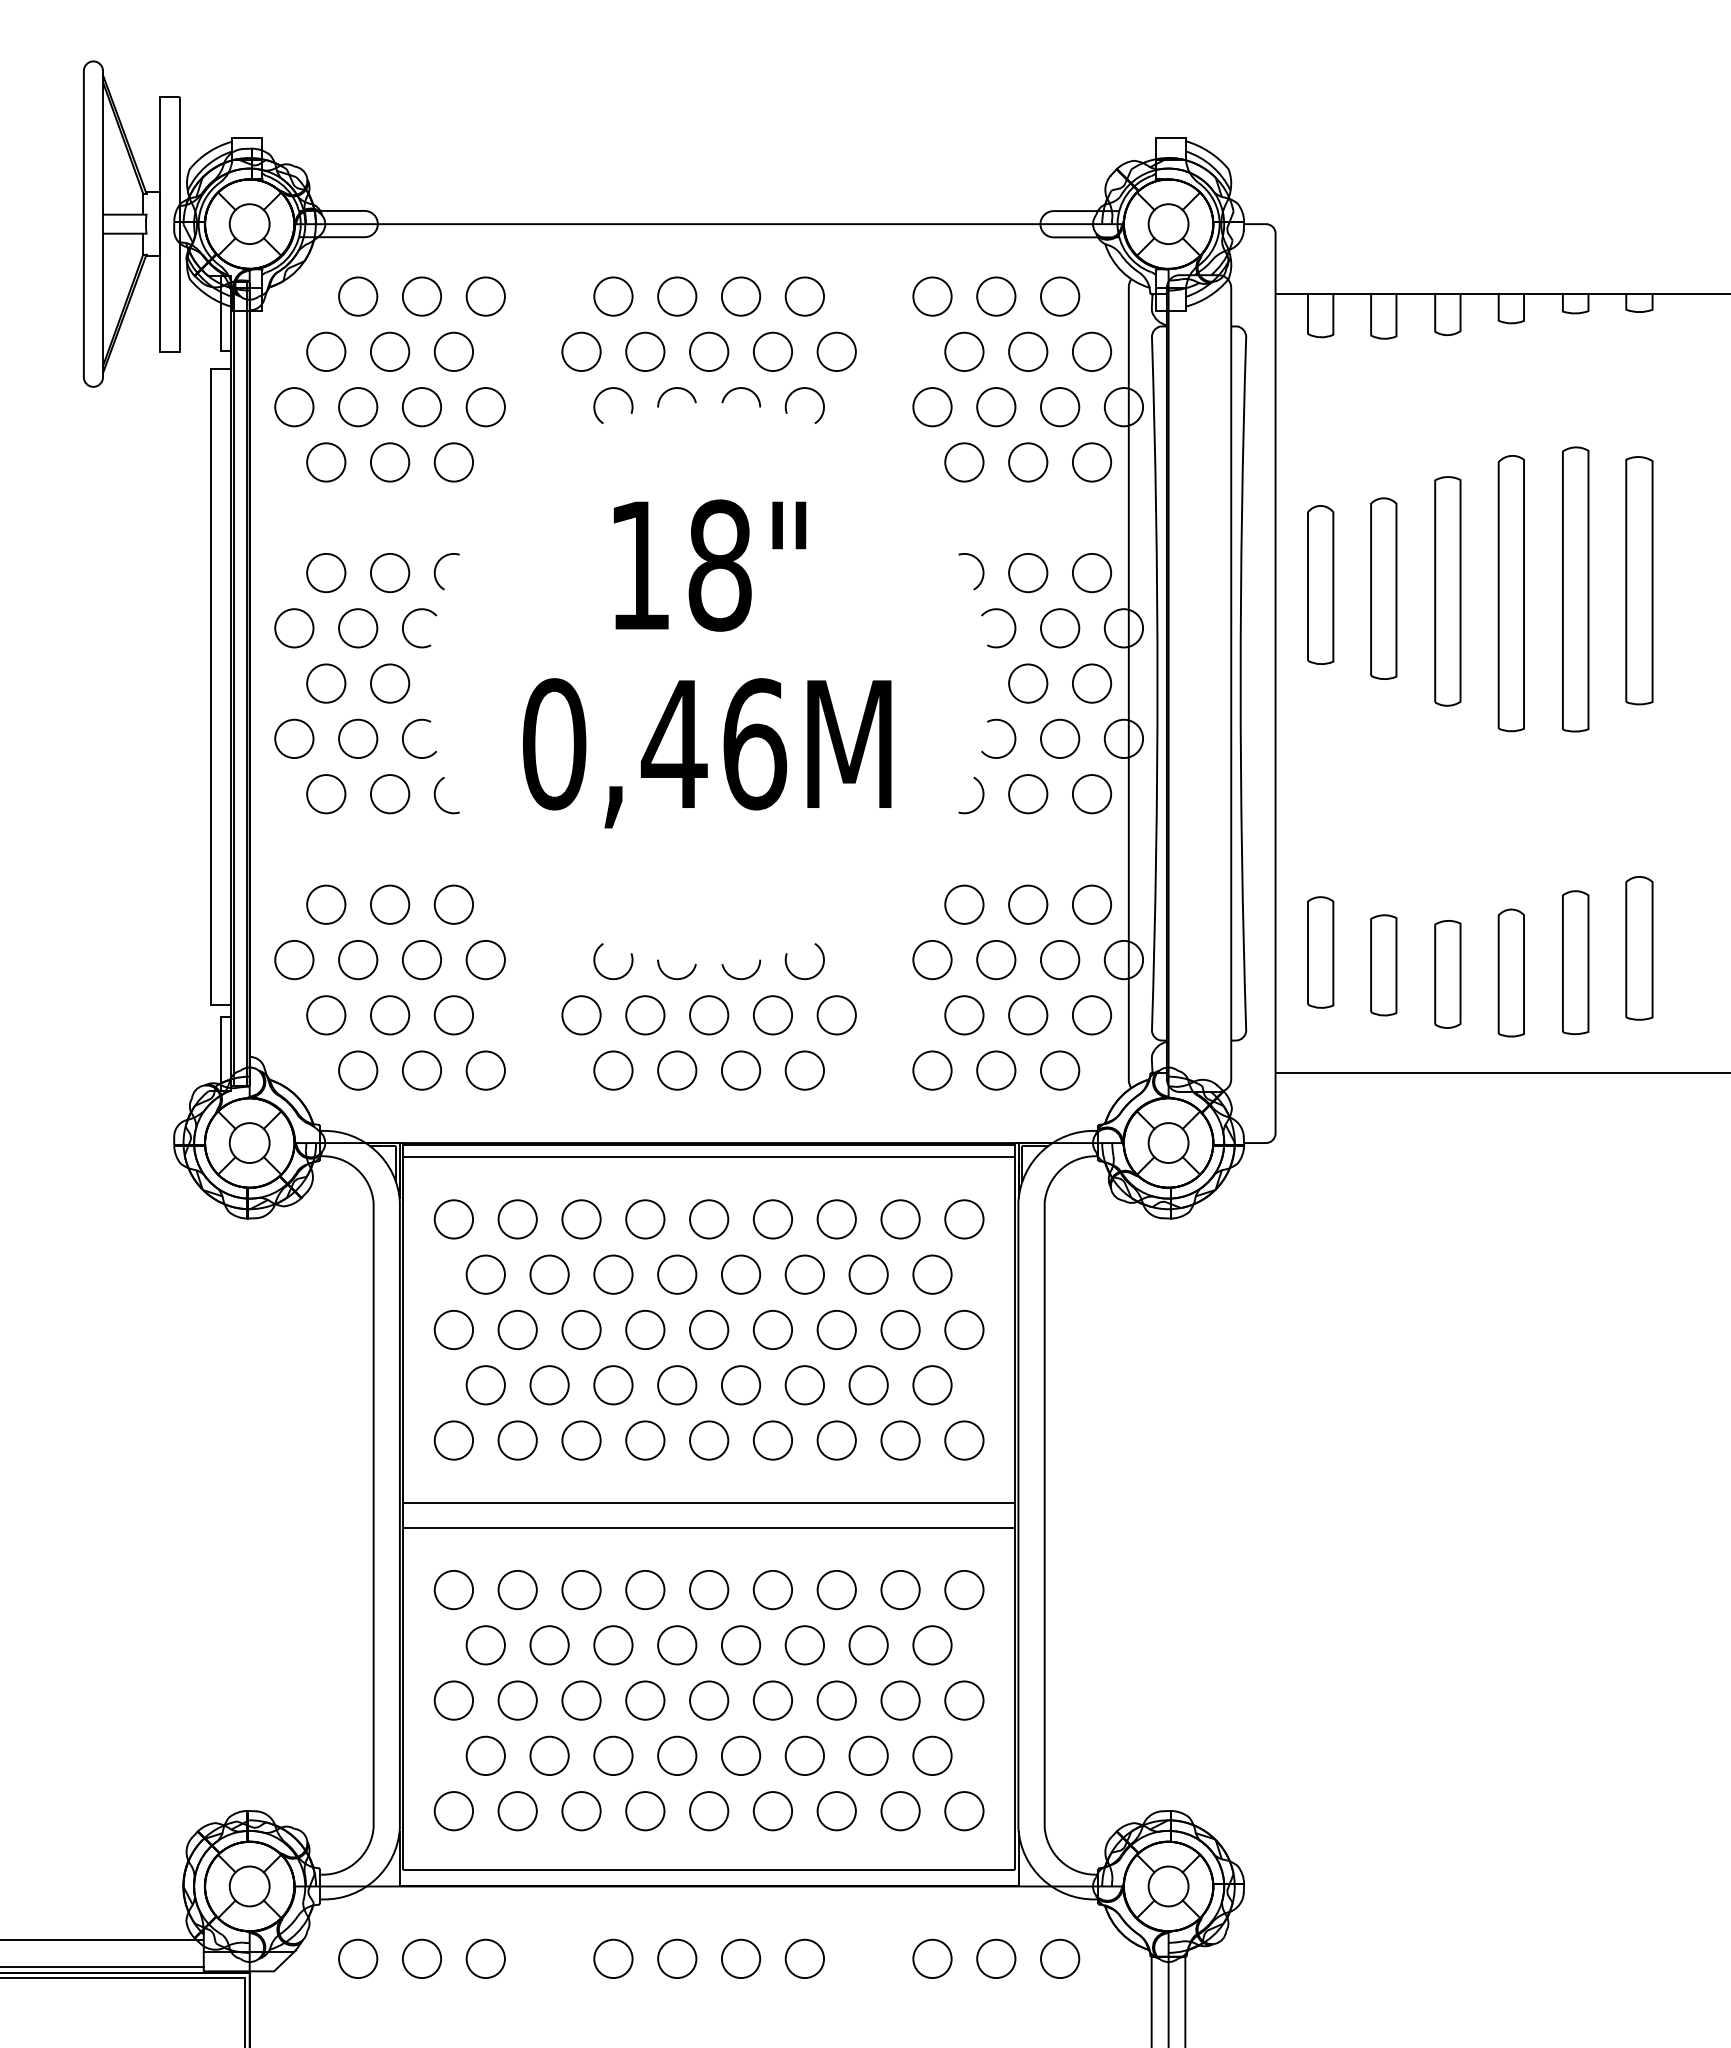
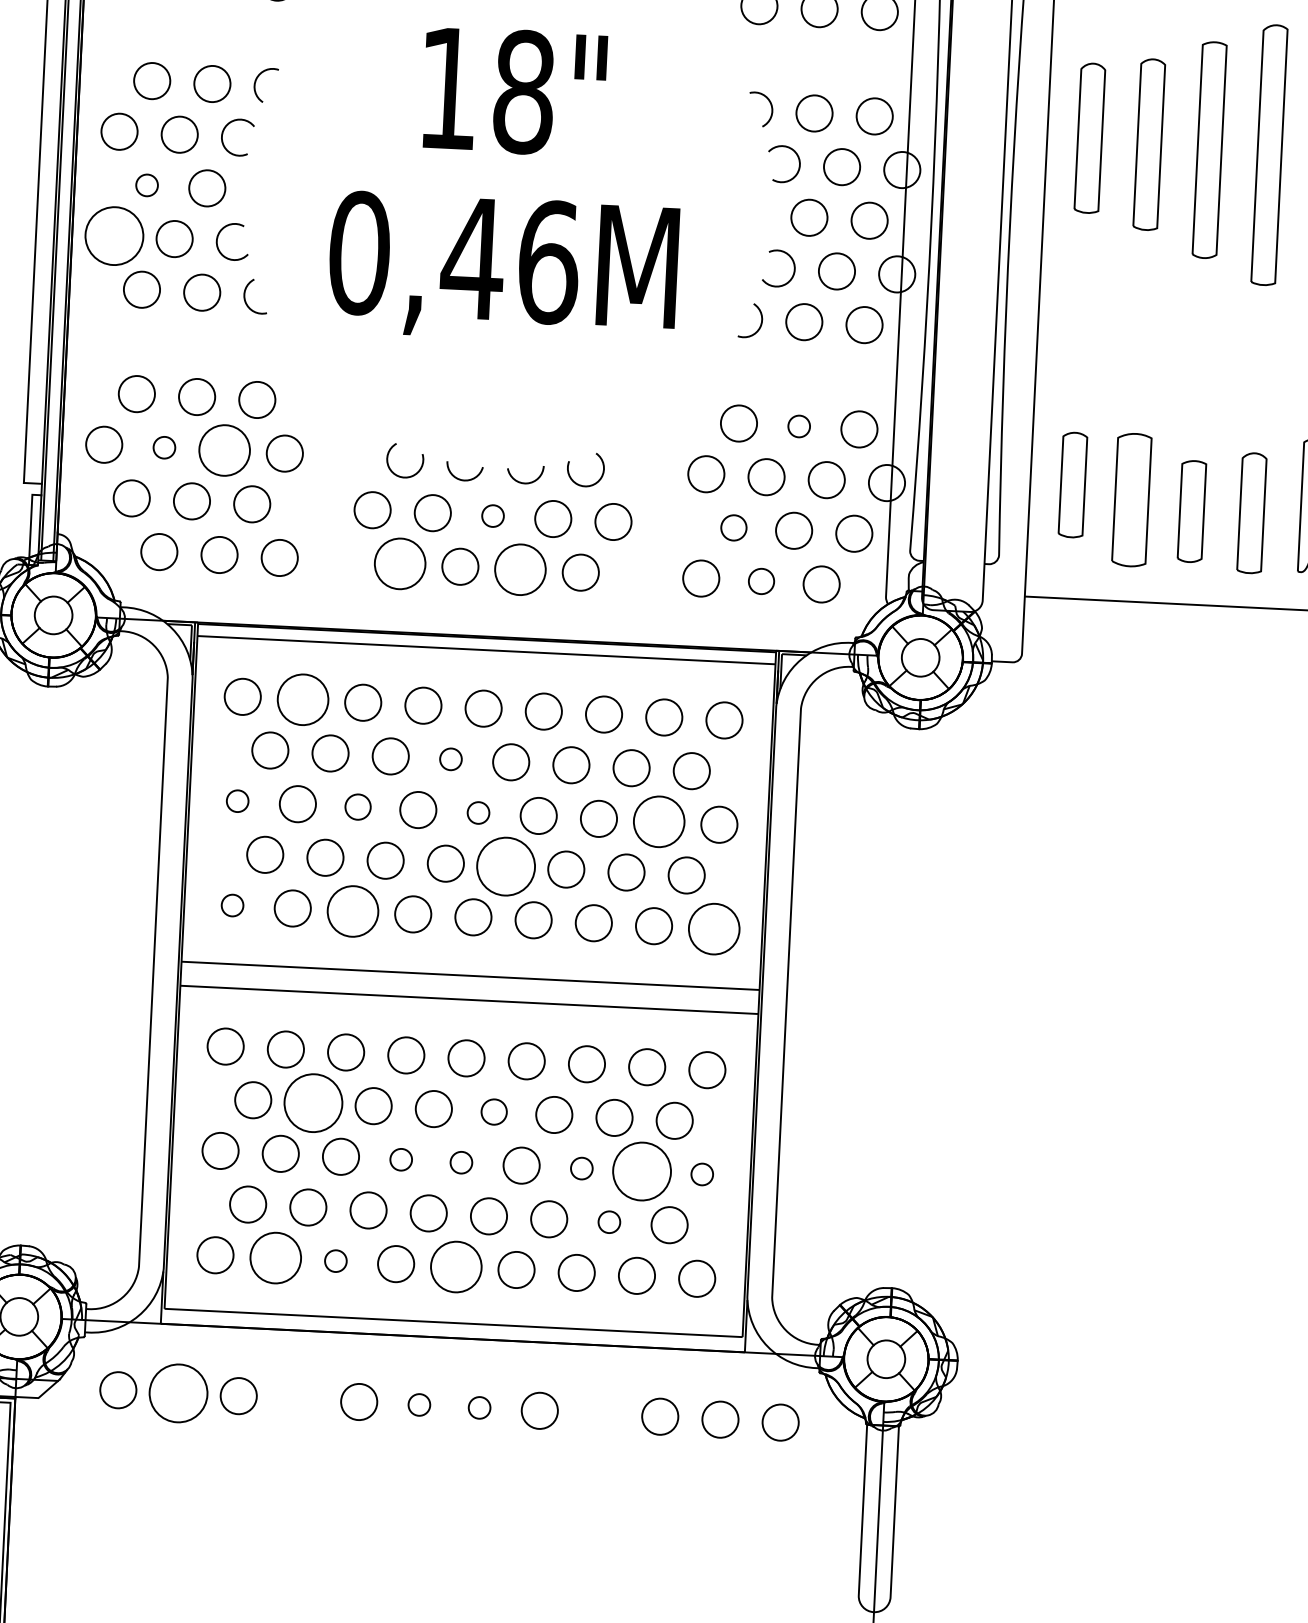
circle: (326, 683) -> (147, 185), size x0.6
circle: (294, 738) -> (114, 235), size x1.6
circle: (1028, 904) -> (799, 426), size x0.6
circle: (358, 959) -> (164, 447), size x0.6
circle: (421, 960) -> (224, 451), size x1.4
part: (1383, 965) -> (1131, 500), size x1.4
circle: (709, 1015) -> (493, 516), size x0.6
circle: (964, 1015) -> (733, 528), size x0.7
circle: (613, 1070) -> (400, 563), size x1.4
circle: (741, 1070) -> (521, 569), size x1.4
circle: (996, 1070) -> (761, 581), size x0.7
circle: (517, 1219) -> (302, 699), size x1.4
circle: (677, 1274) -> (451, 759), size x0.6
circle: (453, 1329) -> (237, 800), size x0.6
circle: (581, 1329) -> (358, 806), size x0.7
circle: (709, 1329) -> (478, 812), size x0.6
circle: (900, 1329) -> (659, 821), size x1.4
circle: (740, 1385) -> (505, 866), size x1.6
circle: (453, 1440) -> (232, 905), size x0.6
circle: (581, 1440) -> (352, 911), size x1.4
circle: (964, 1440) -> (714, 929), size x1.4
circle: (549, 1645) -> (313, 1103), size x1.6
circle: (741, 1645) -> (494, 1112), size x0.7
circle: (645, 1700) -> (401, 1159), size x0.6
circle: (709, 1700) -> (461, 1162), size x0.6
circle: (836, 1700) -> (581, 1168), size x0.6
circle: (900, 1700) -> (641, 1171), size x1.6
circle: (964, 1700) -> (702, 1174), size x0.6
circle: (868, 1755) -> (609, 1221), size x0.6
circle: (517, 1811) -> (275, 1258), size x1.4
circle: (581, 1811) -> (335, 1261), size x0.6
circle: (709, 1811) -> (456, 1267), size x1.4
circle: (421, 1958) -> (178, 1392), size x1.6
circle: (677, 1958) -> (419, 1404), size x0.6
circle: (740, 1958) -> (479, 1407), size x0.6

